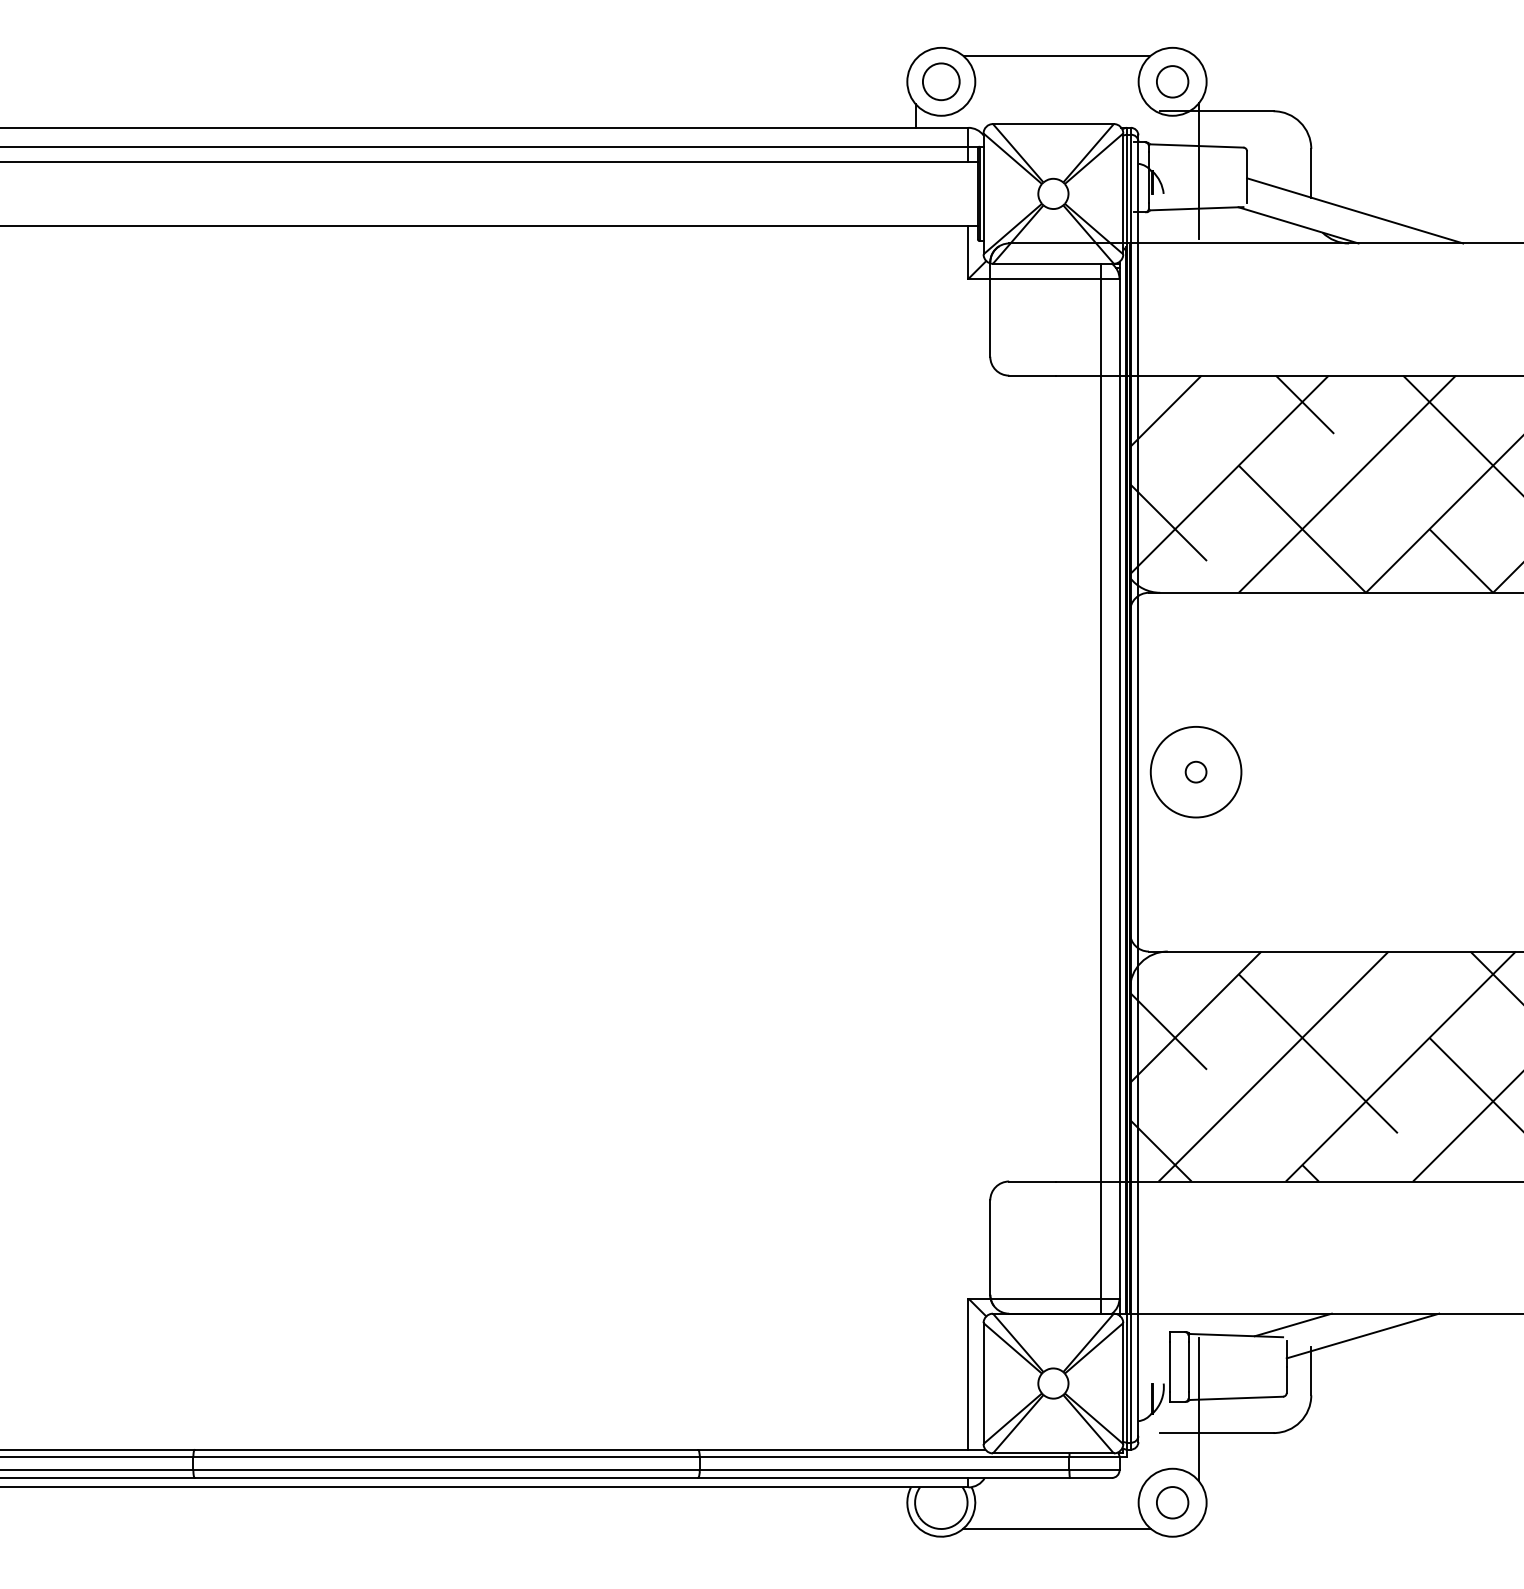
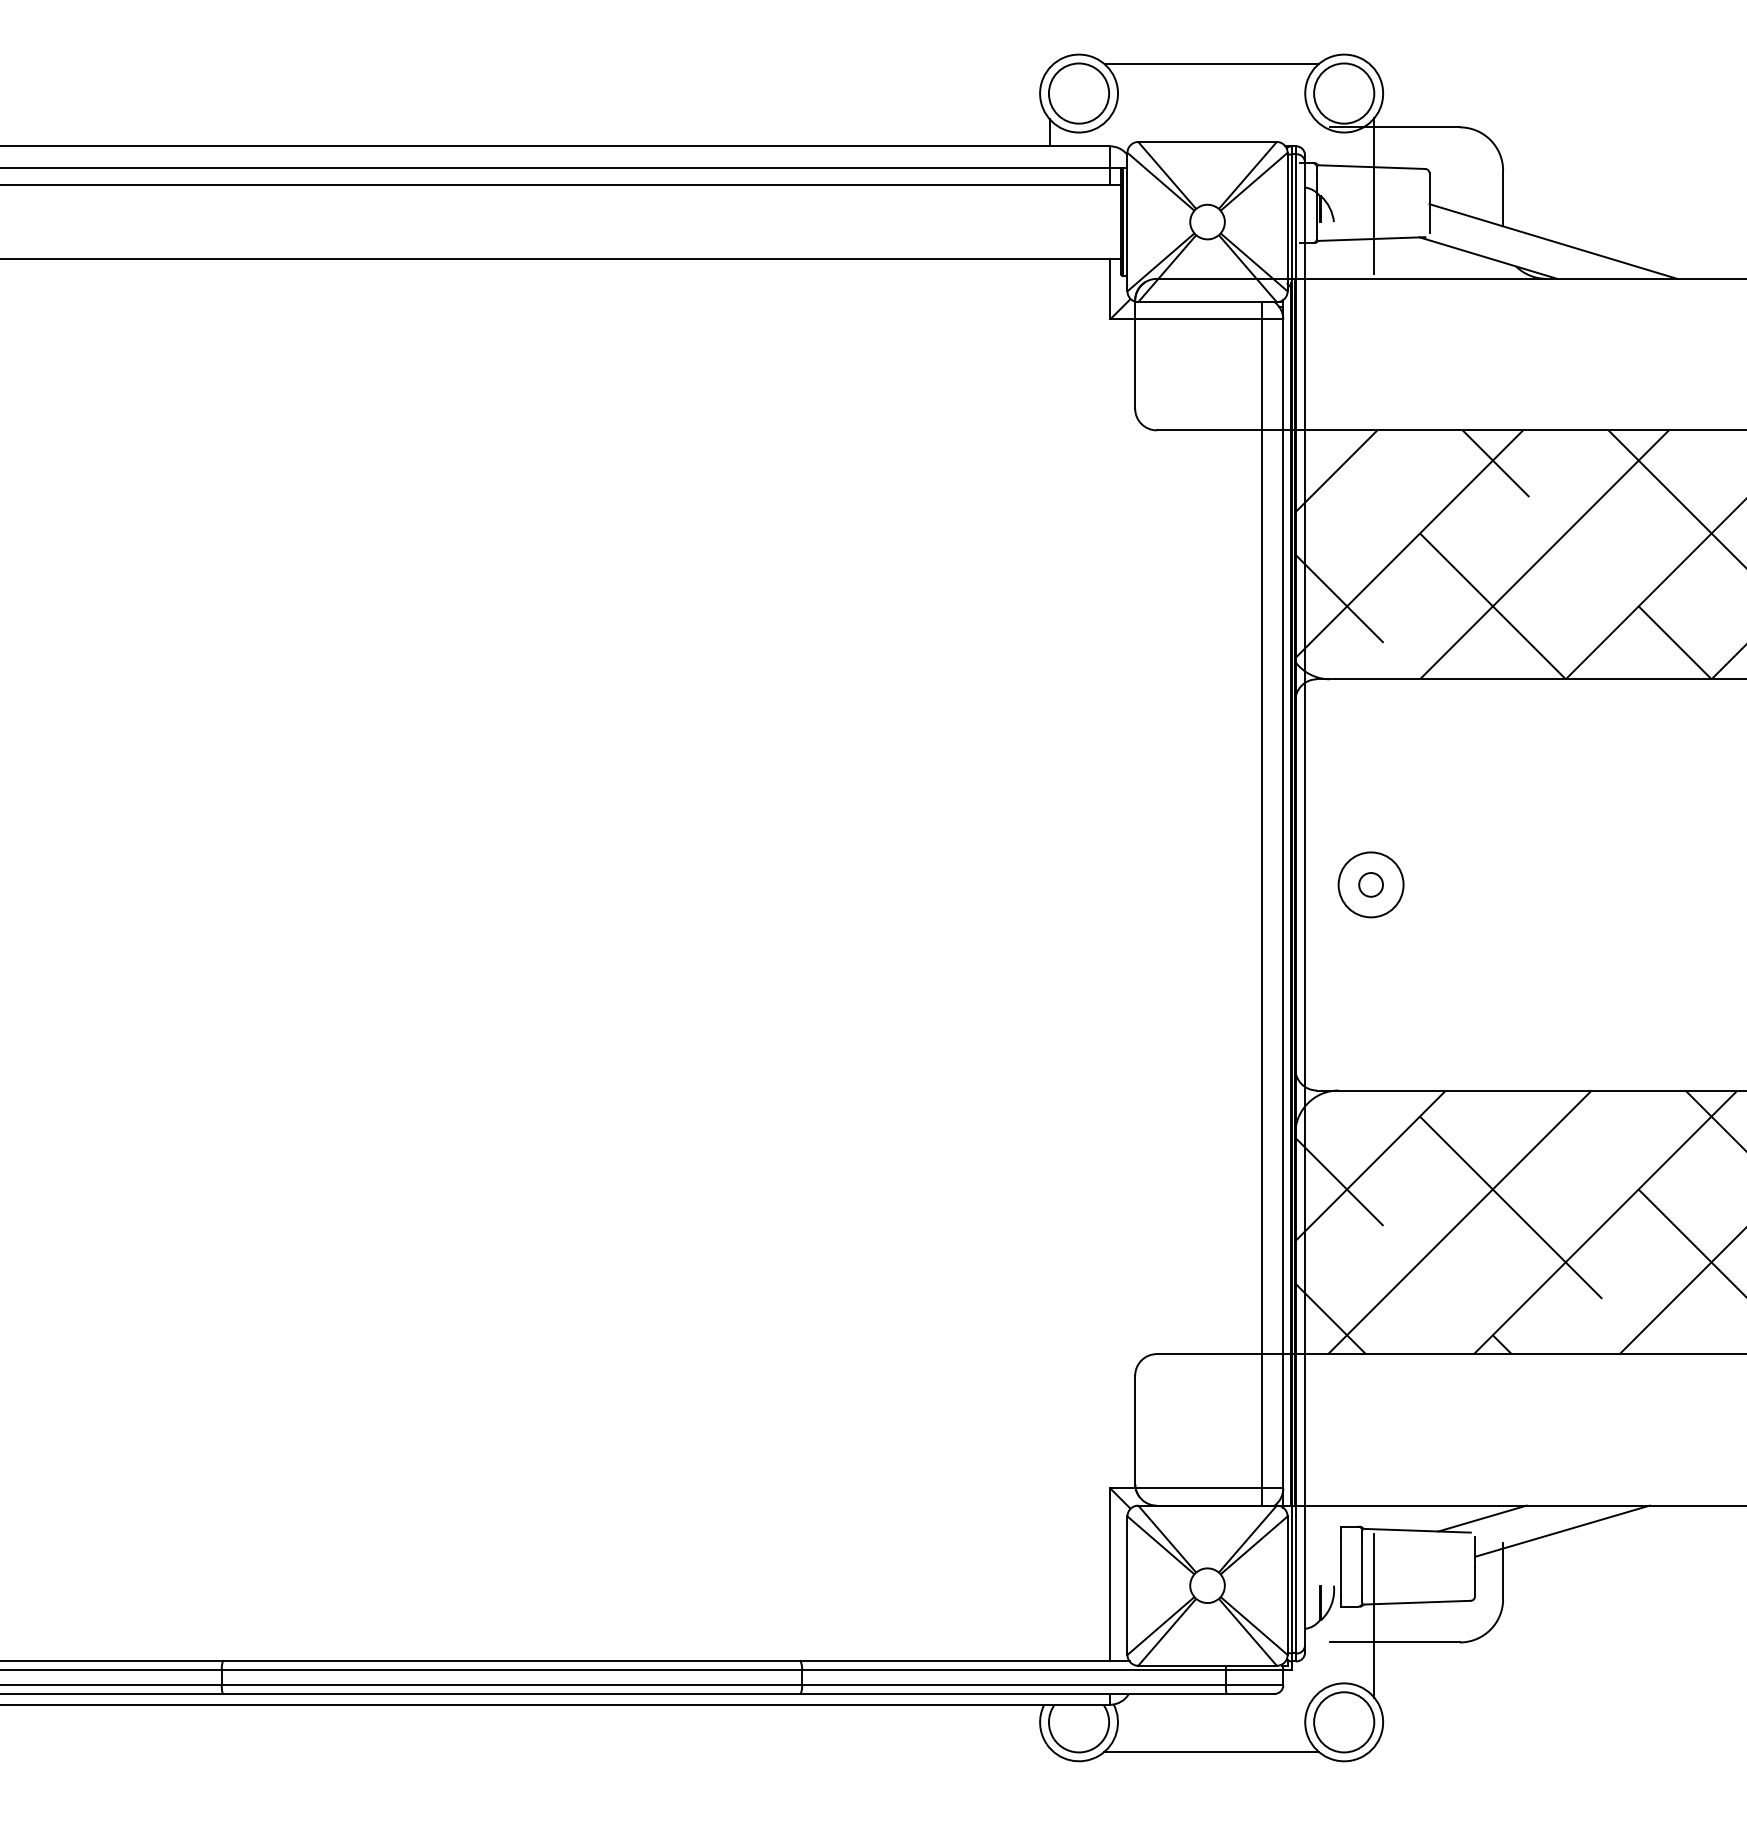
circle: (940, 81) -> (1078, 93), size x1.43
circle: (1172, 81) -> (1344, 93), size x1.67
circle: (1195, 771) -> (1370, 884), size x0.62
circle: (1172, 1502) -> (1344, 1722), size x1.67

